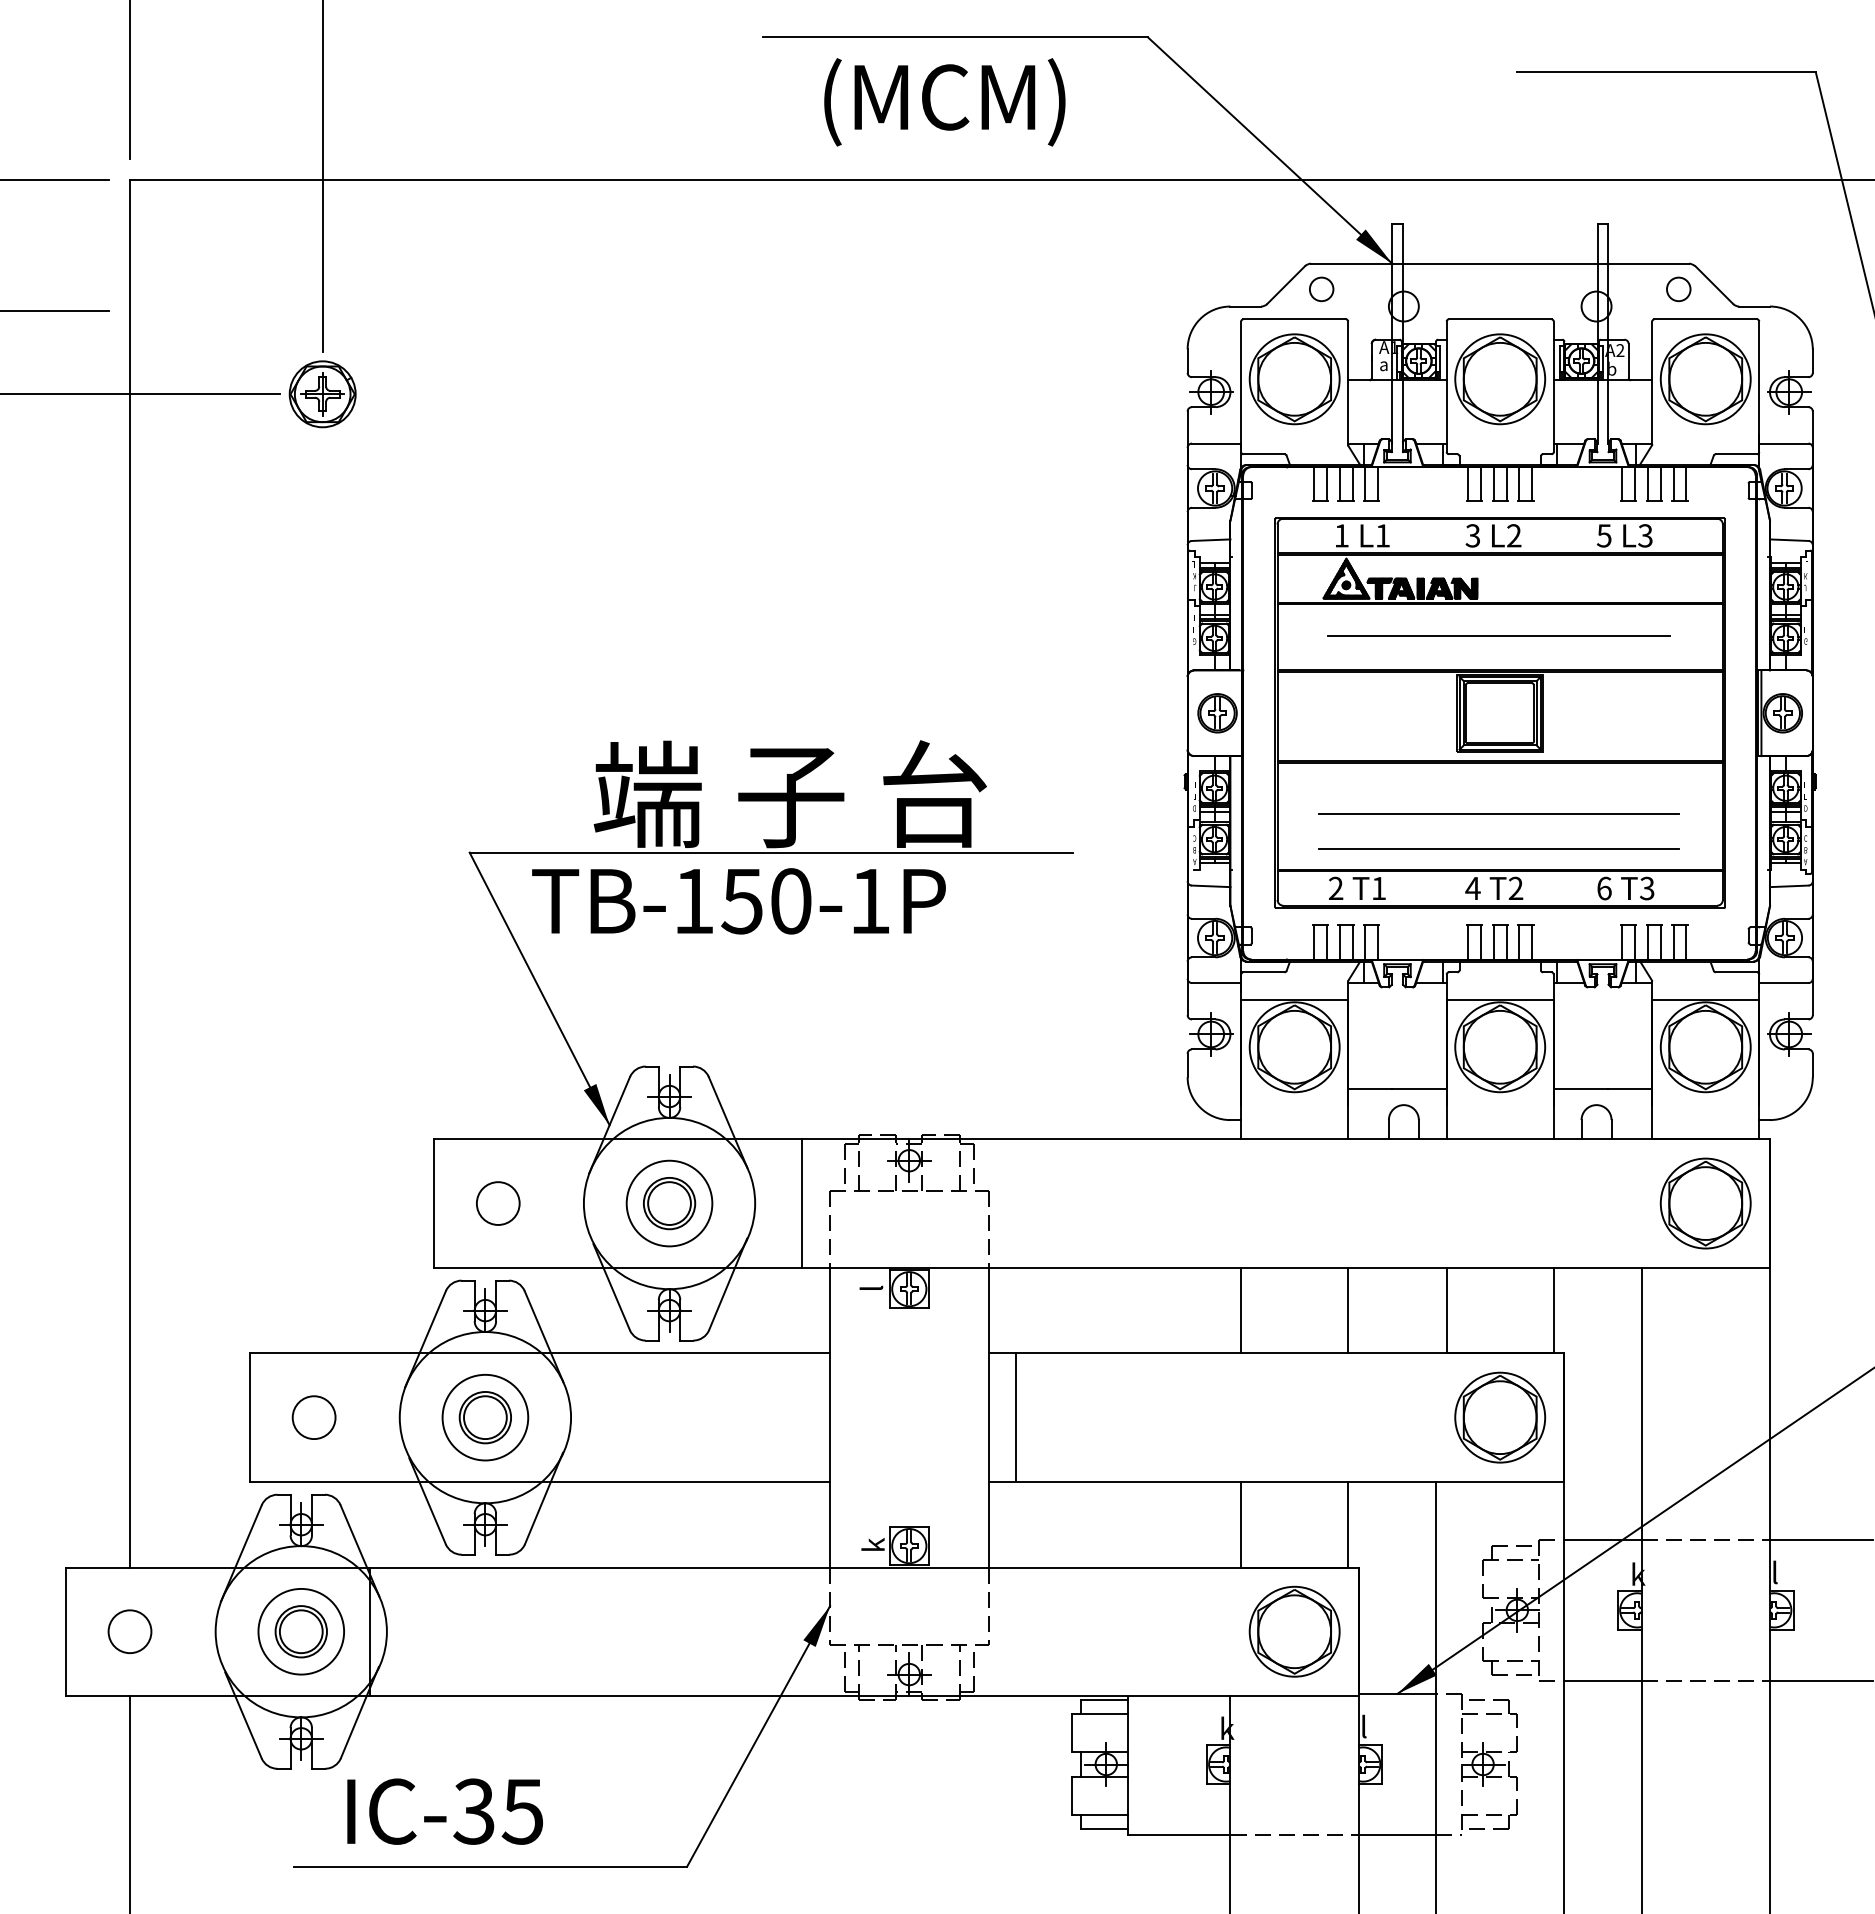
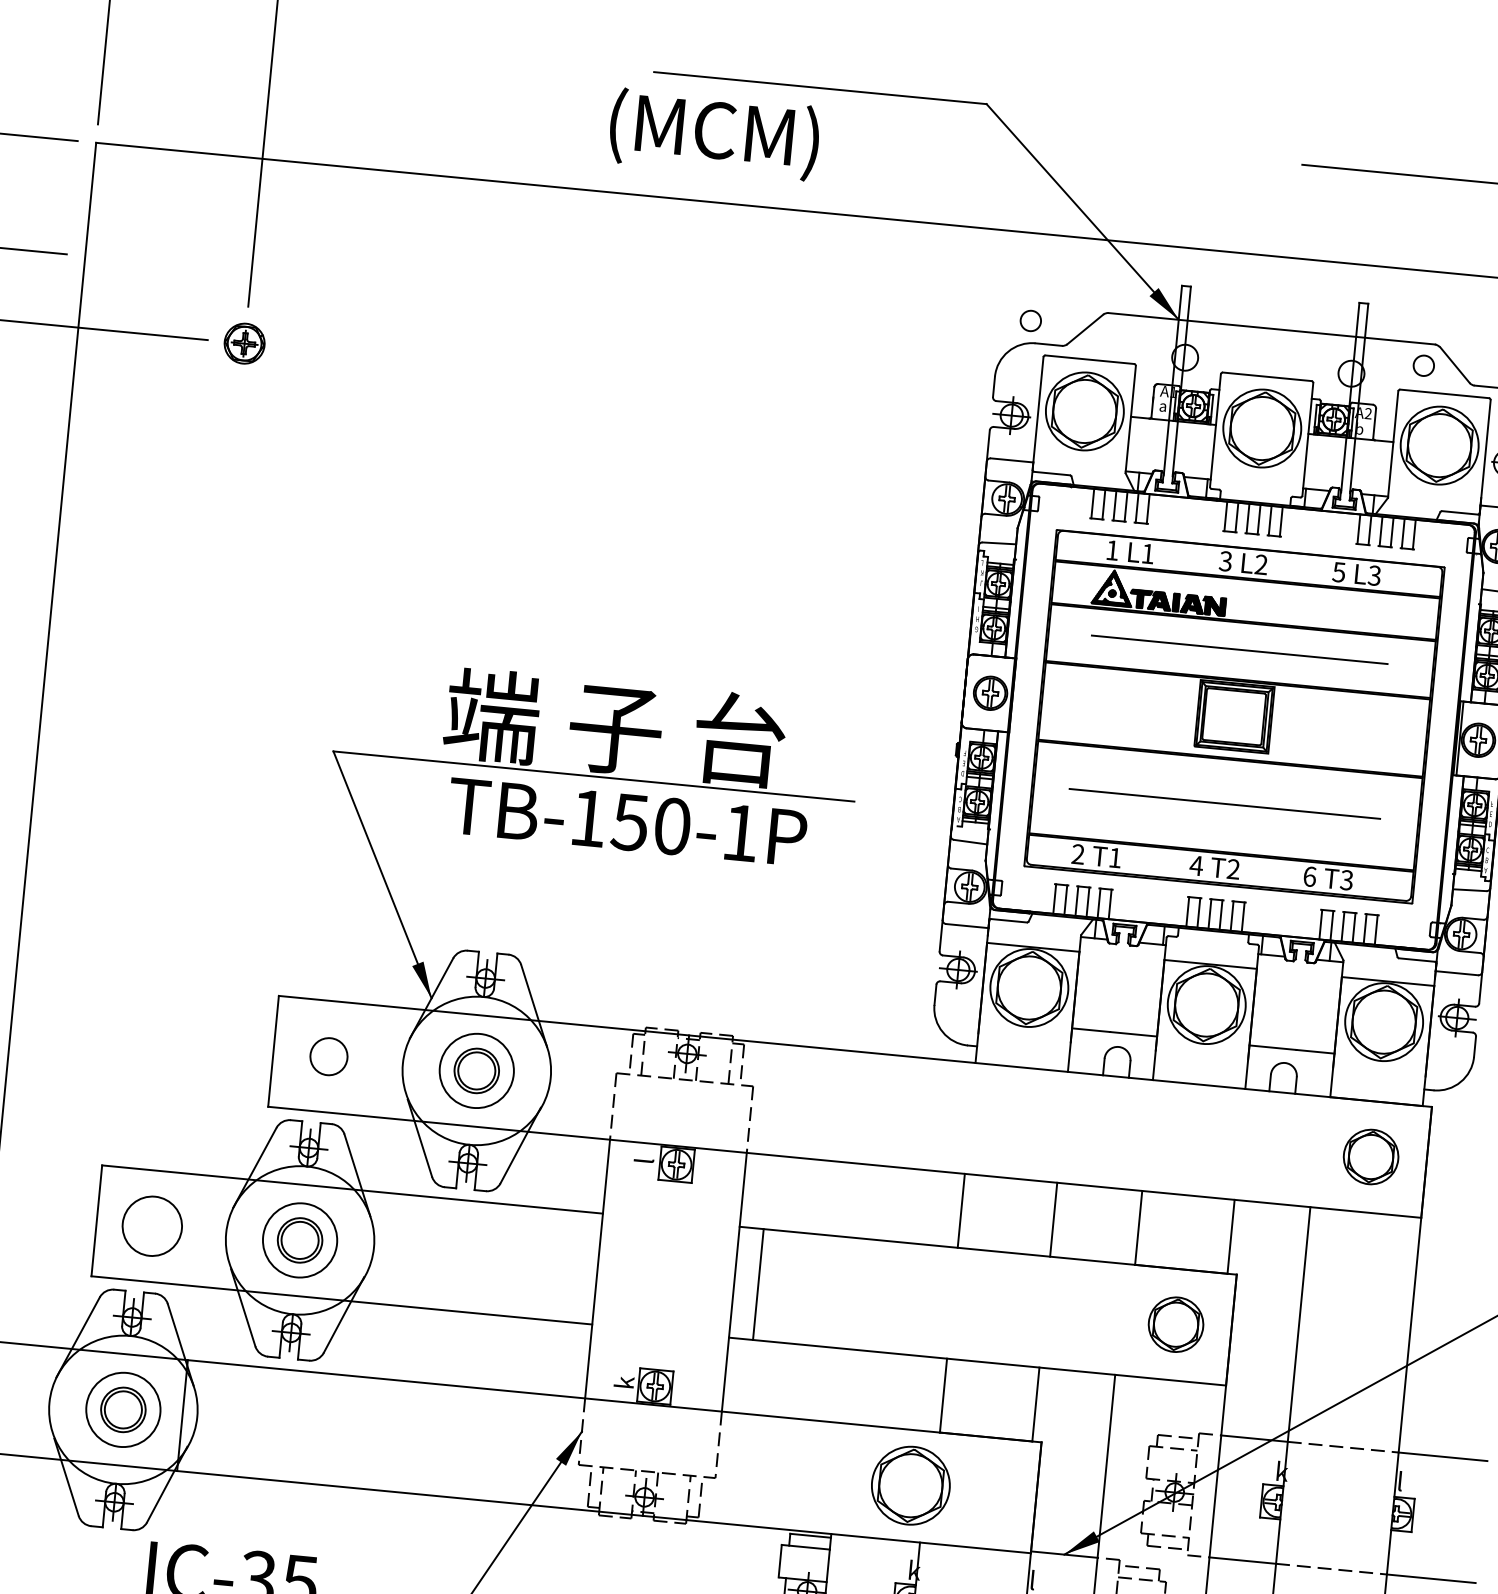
text: (944, 102) -> (714, 134), moved
circle: (1321, 289) -> (1030, 321), moved
part: (322, 394) -> (244, 343), size x0.7
line: (1498, 848) -> (1221, 833), removed
text: (738, 901) -> (627, 822), moved
line: (802, 1203) -> (591, 1081), removed
part: (1705, 1203) -> (1370, 1156), size x0.7
circle: (313, 1417) -> (151, 1225), size x1.6
part: (1500, 1417) -> (1176, 1324), size x0.7
part: (1294, 1631) -> (910, 1485), moved

